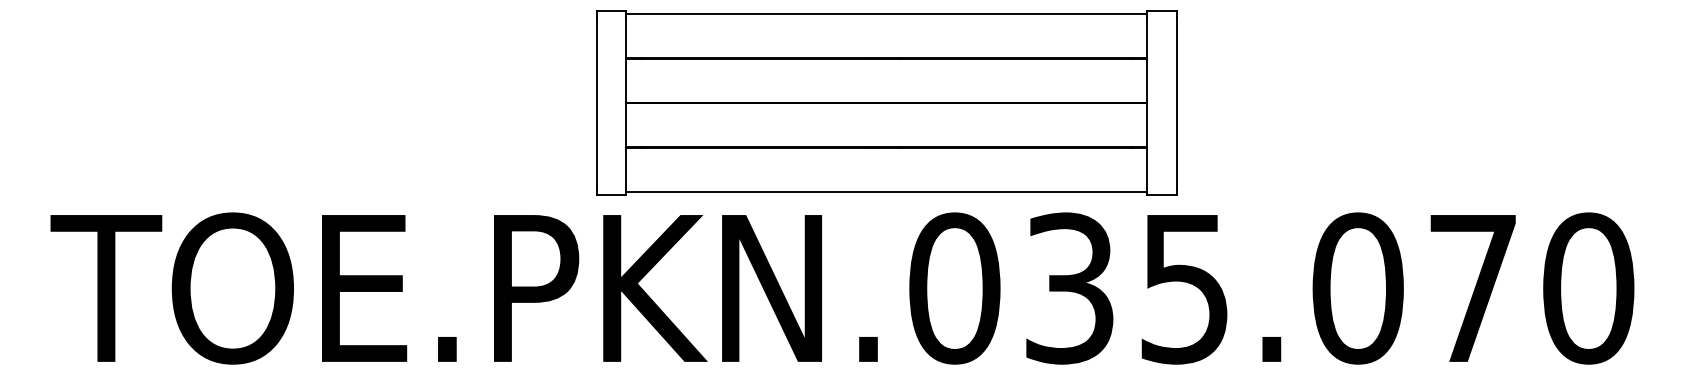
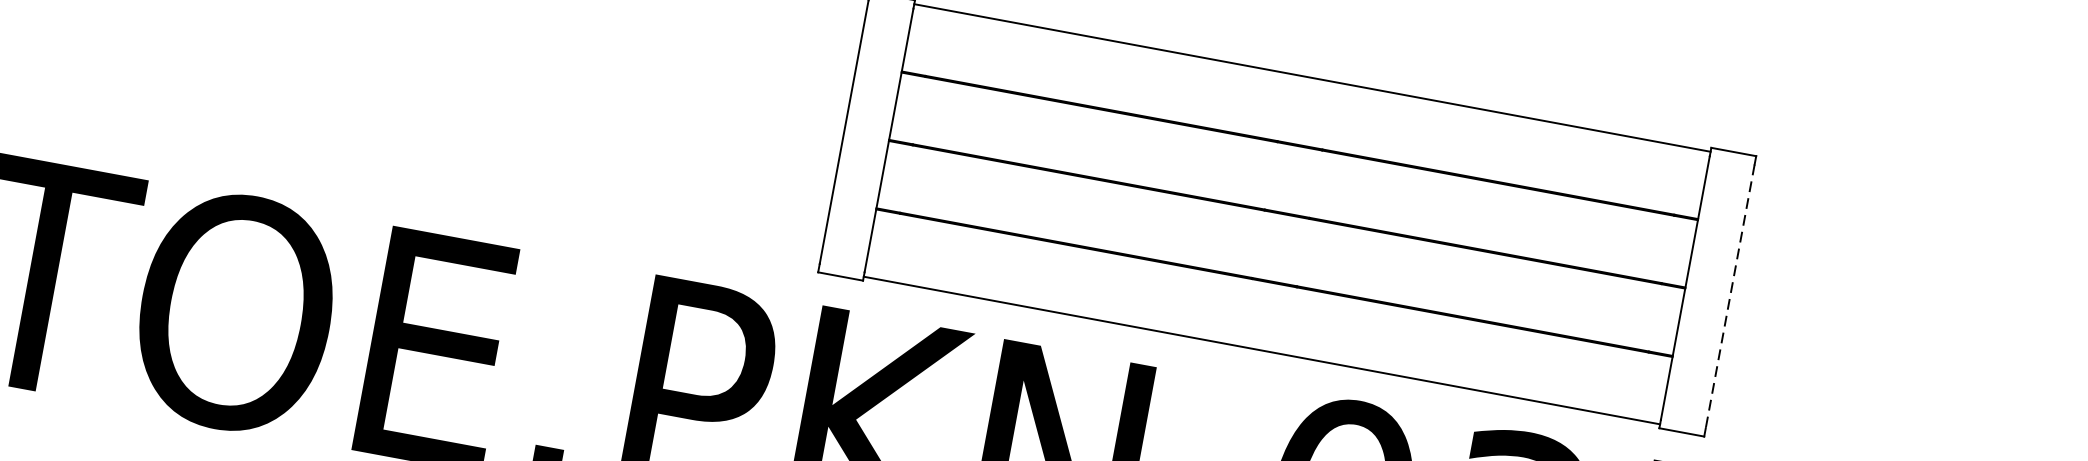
line: (1176, 103) -> (1729, 297), solid -> dashed

